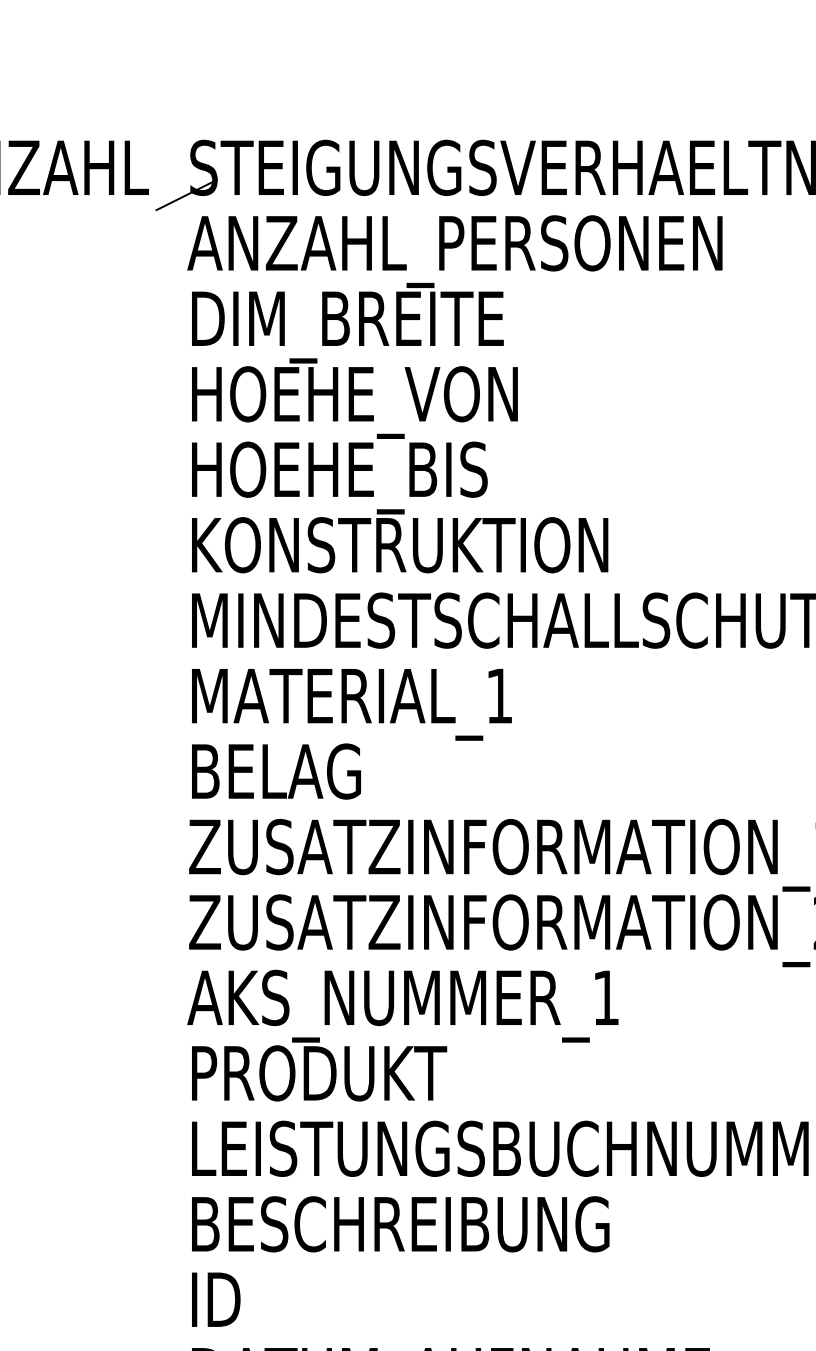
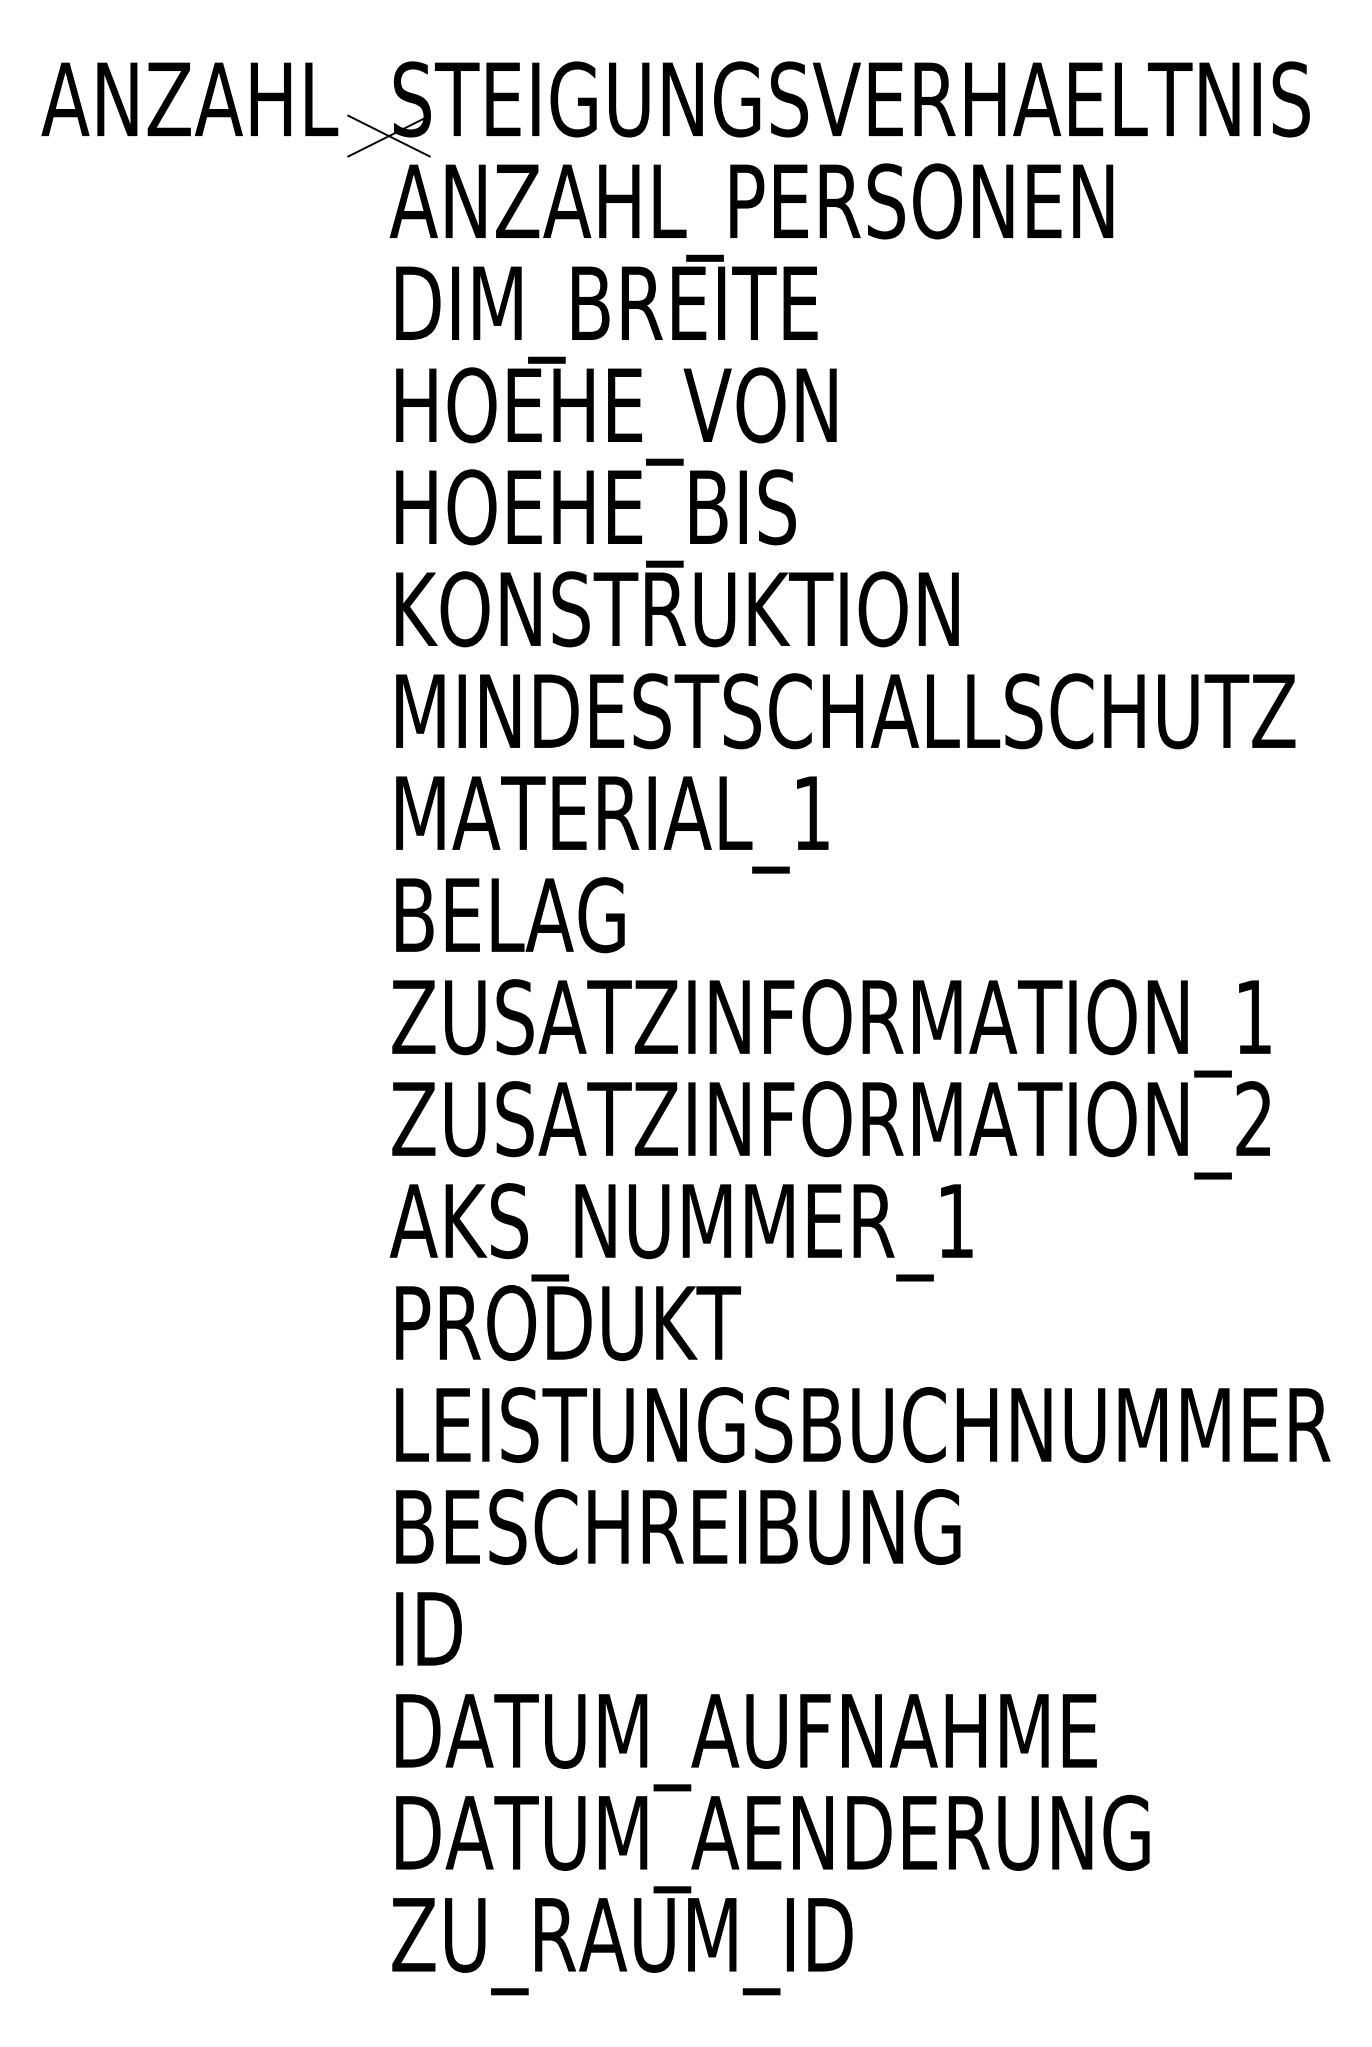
line: (186, 194) -> (388, 135), added

